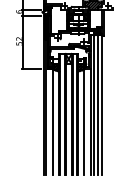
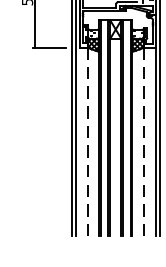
line: (84, 121) -> (143, 140), solid -> dashed
line: (53, 122) -> (88, 142), solid -> dashed

